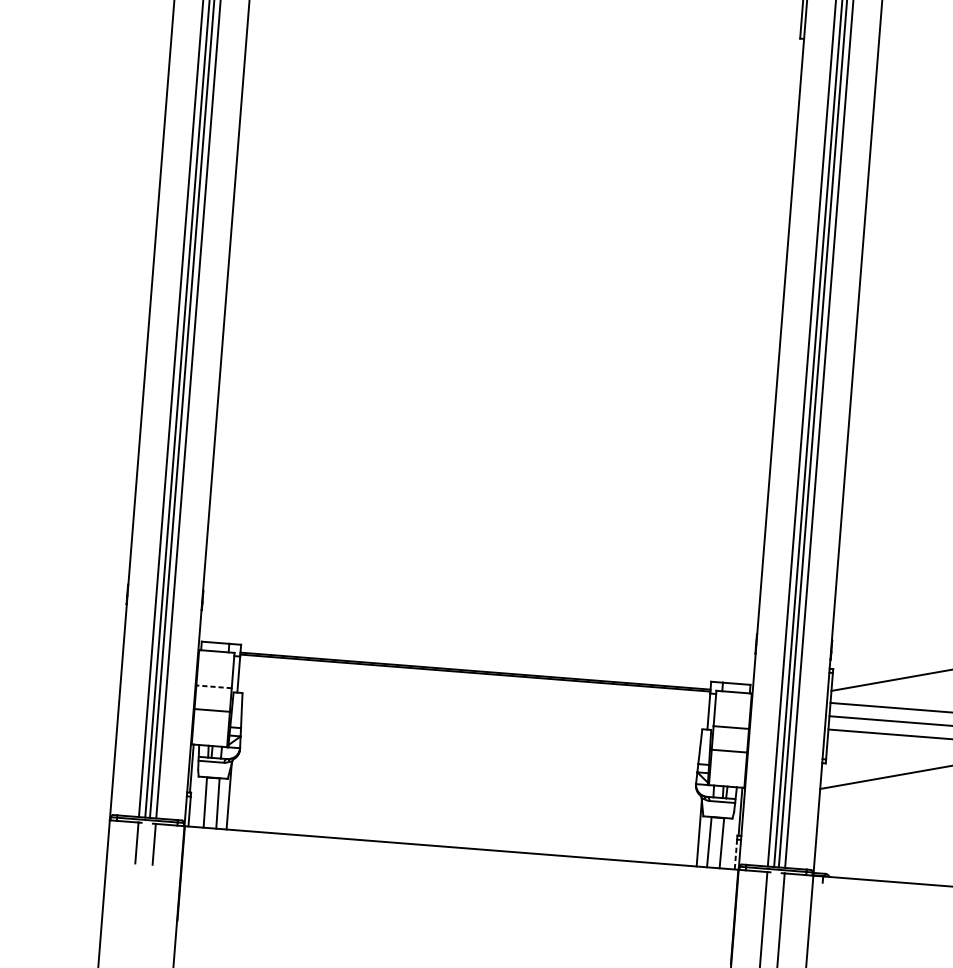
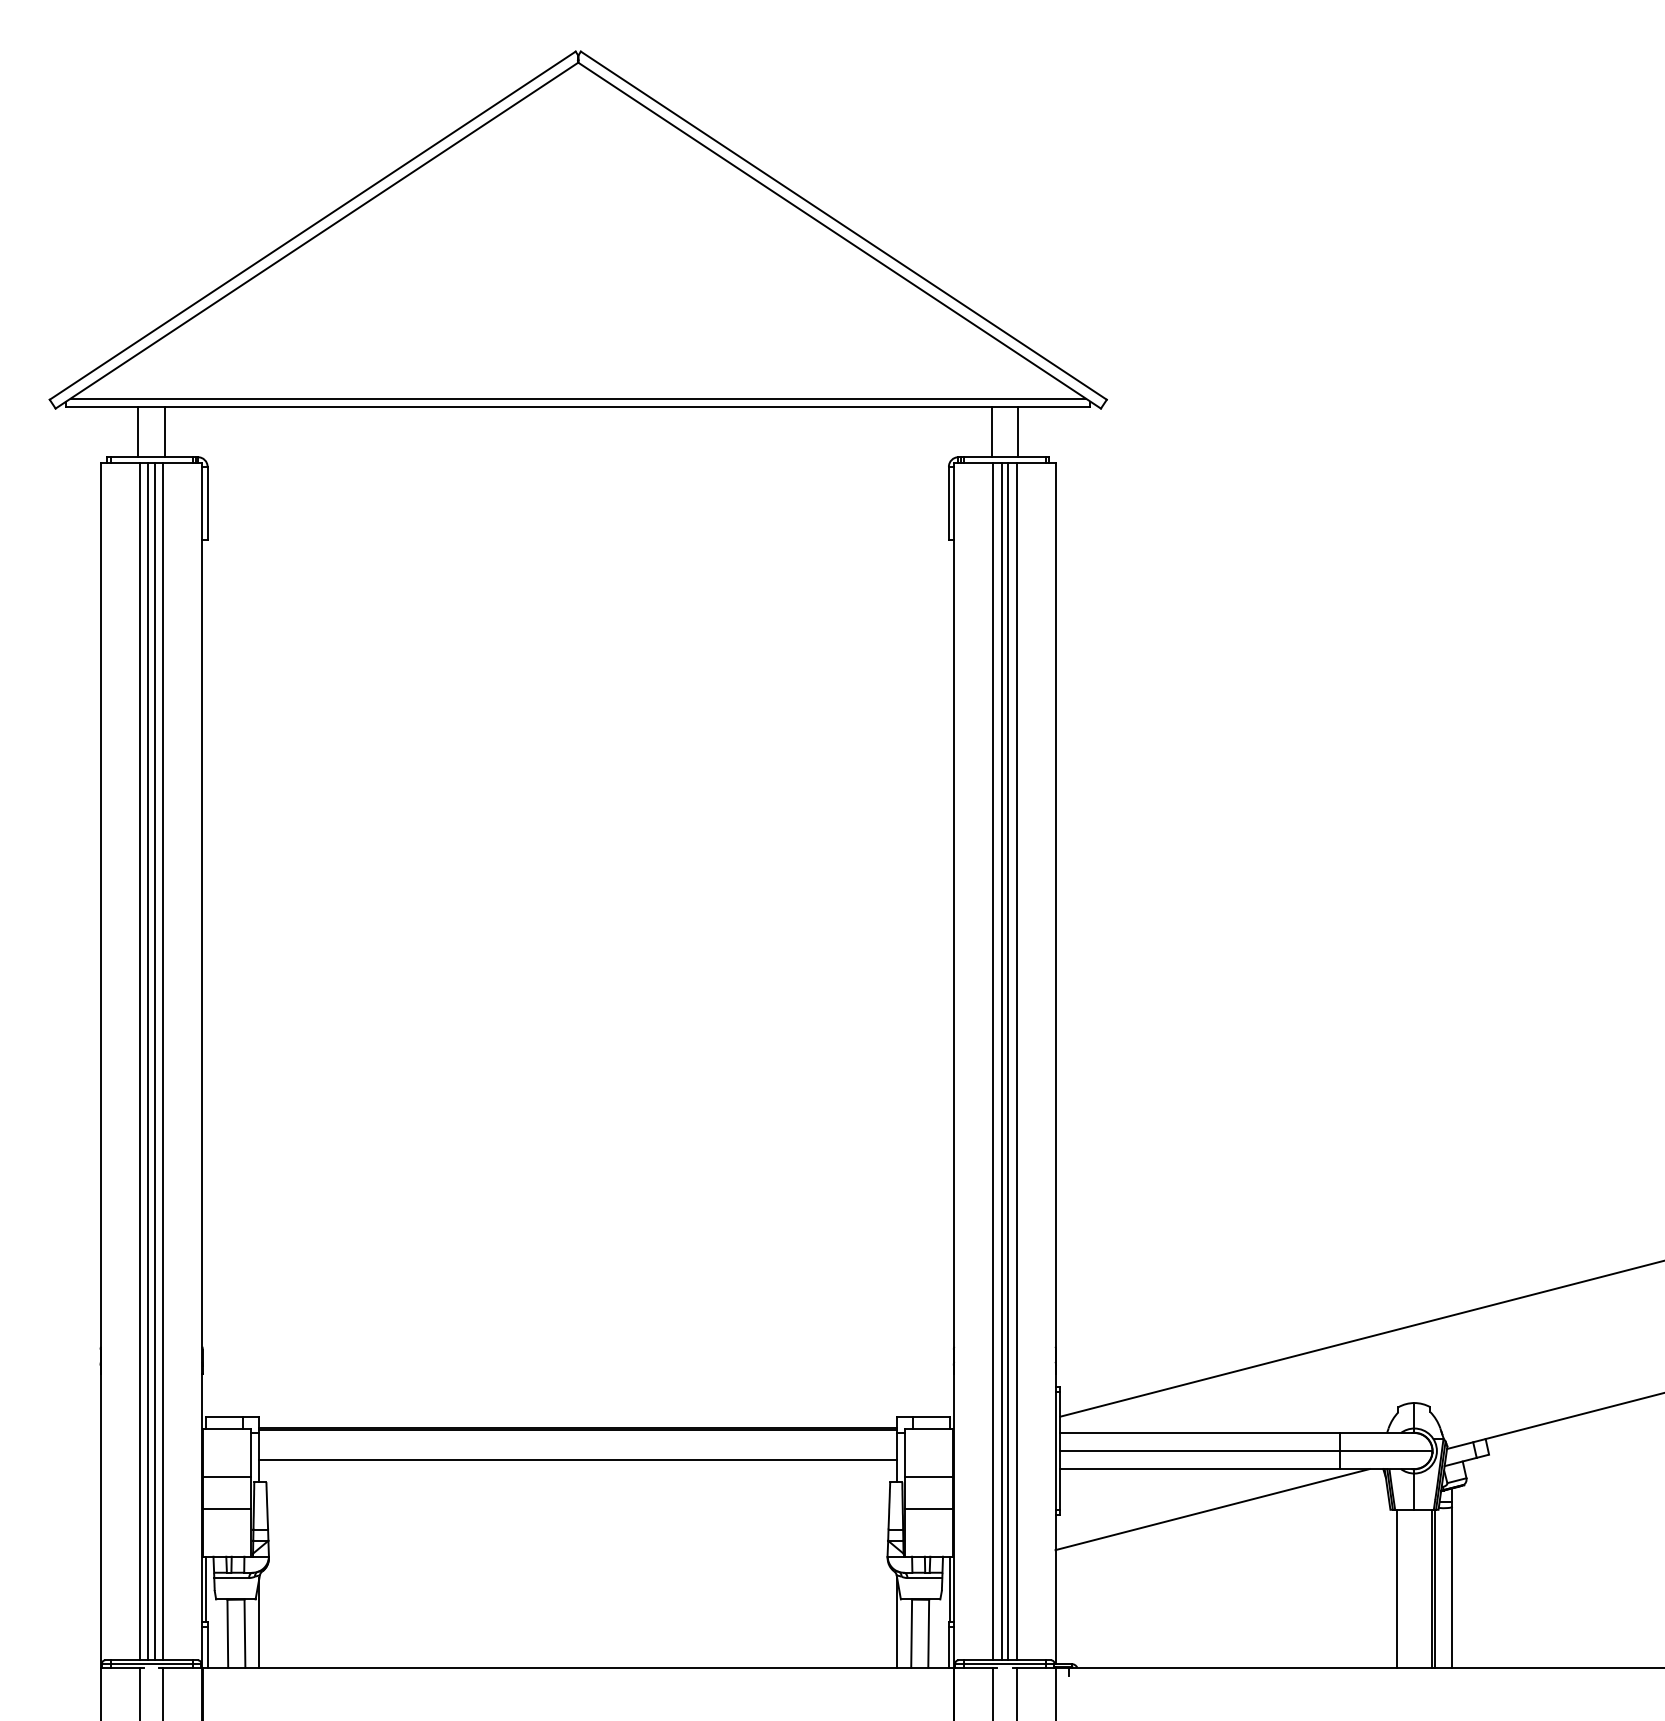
line: (214, 686) -> (227, 1476), dashed -> solid
line: (473, 694) -> (578, 1459), added
line: (735, 854) -> (948, 1647), dashed -> solid

